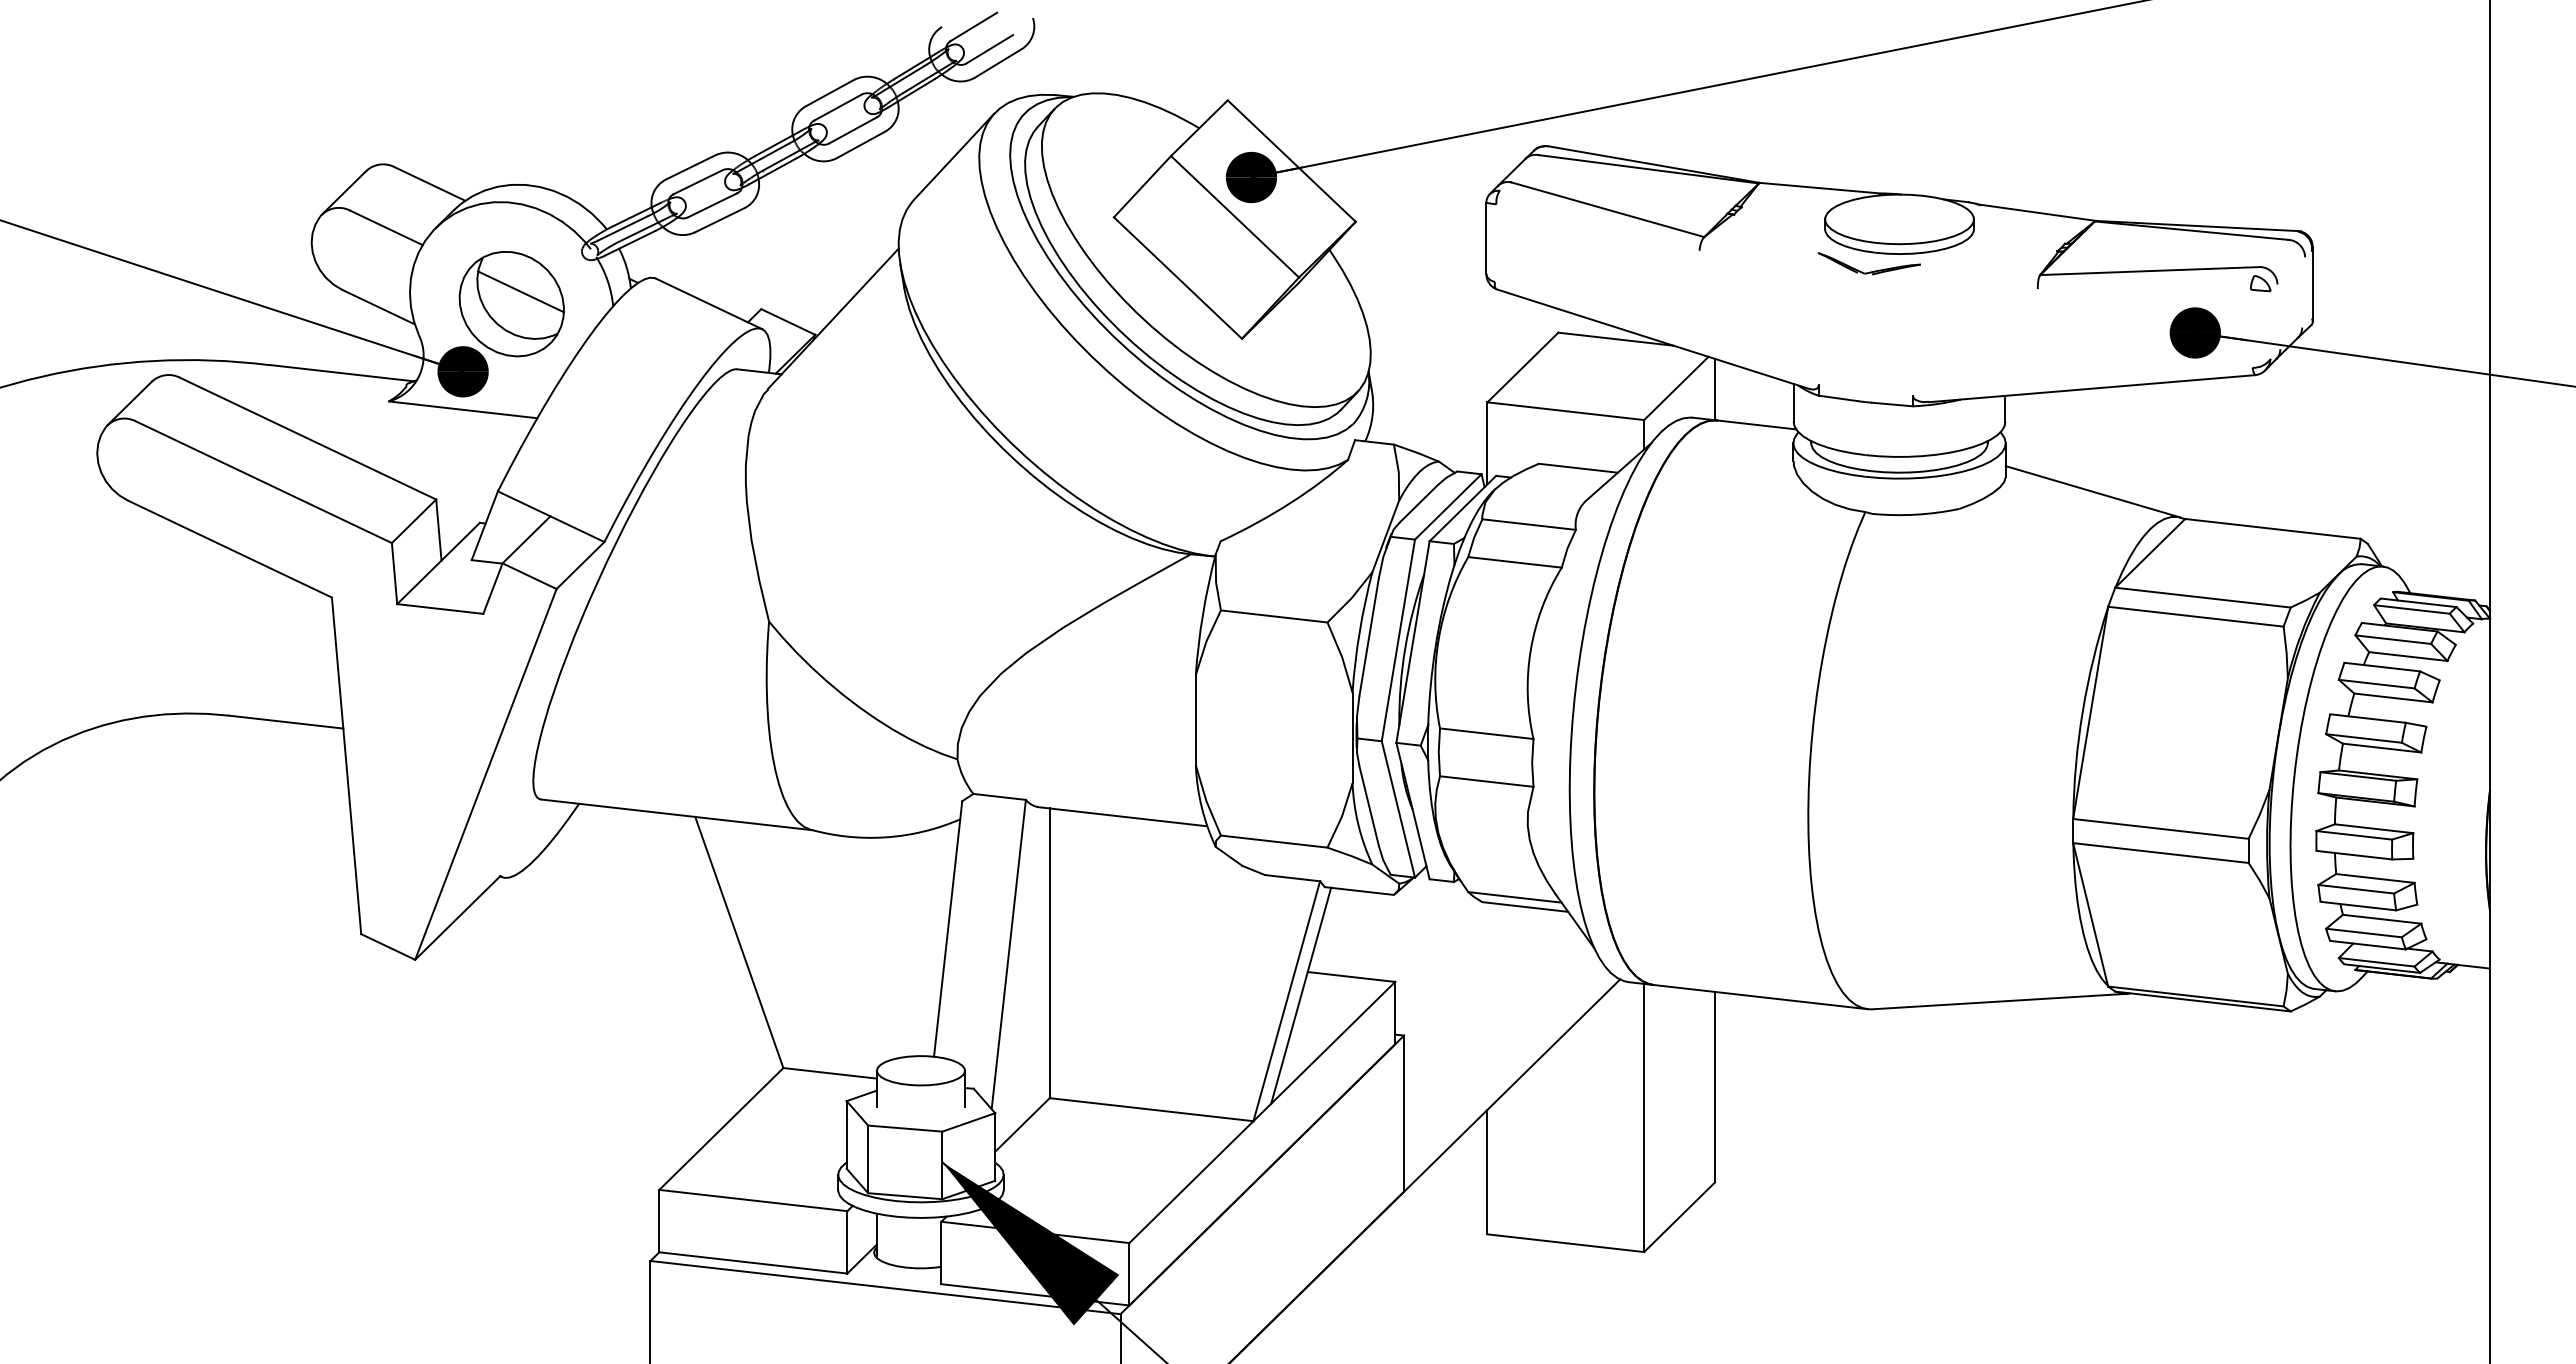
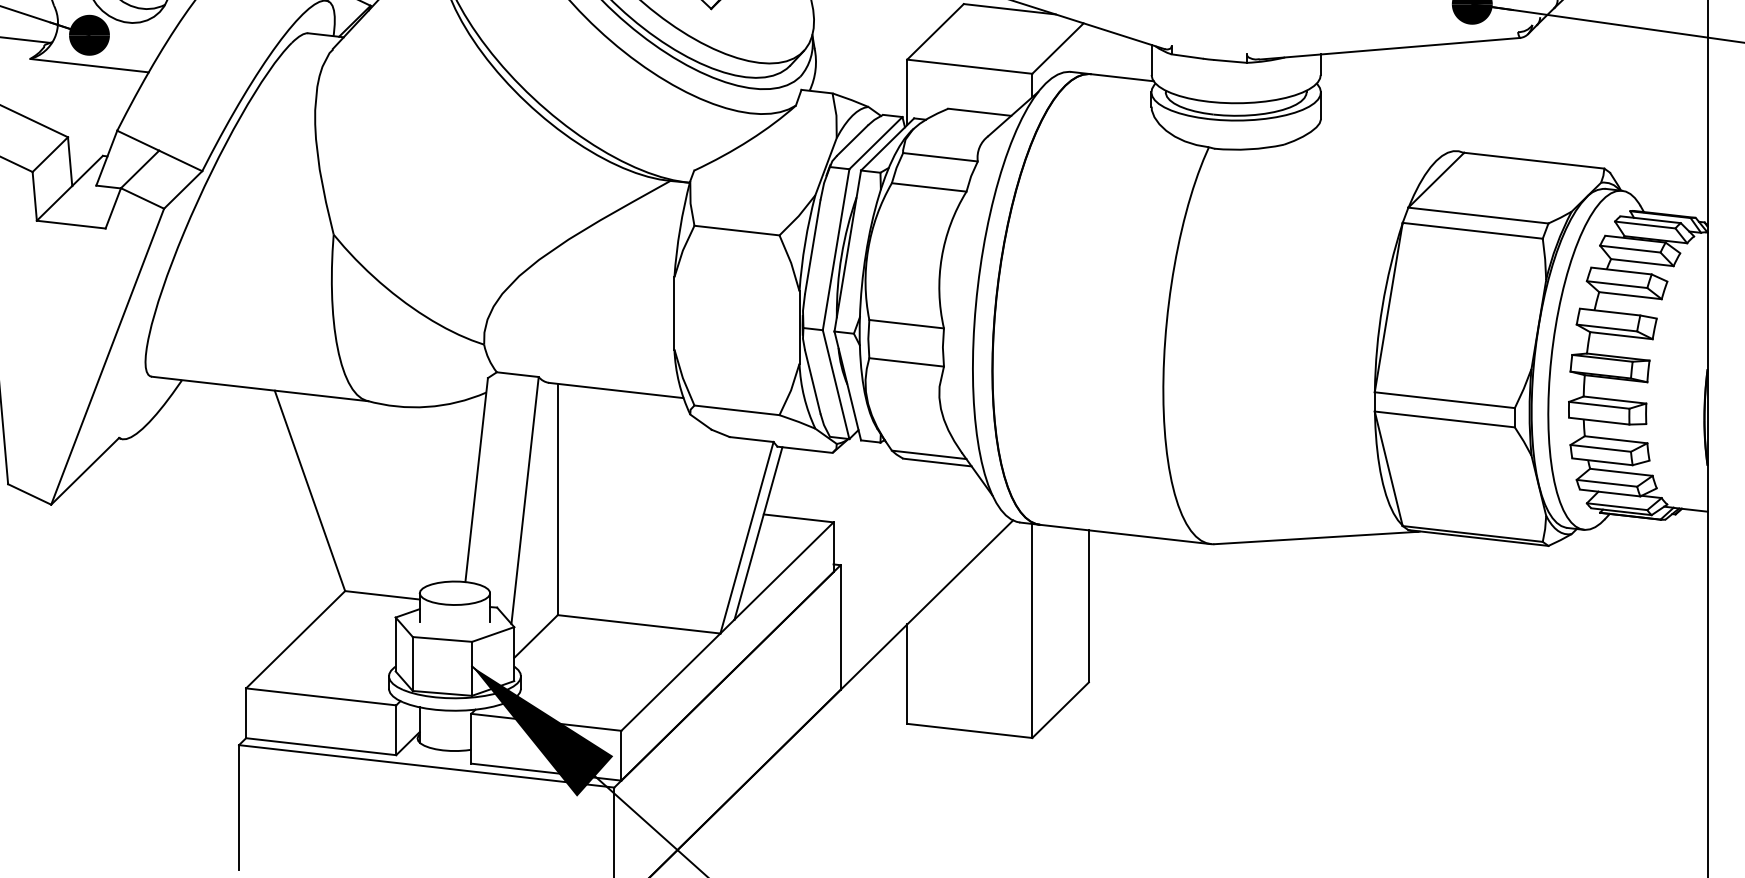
line: (1715, 389) -> (1089, 49), removed
line: (2093, 491) -> (1391, 130), removed

